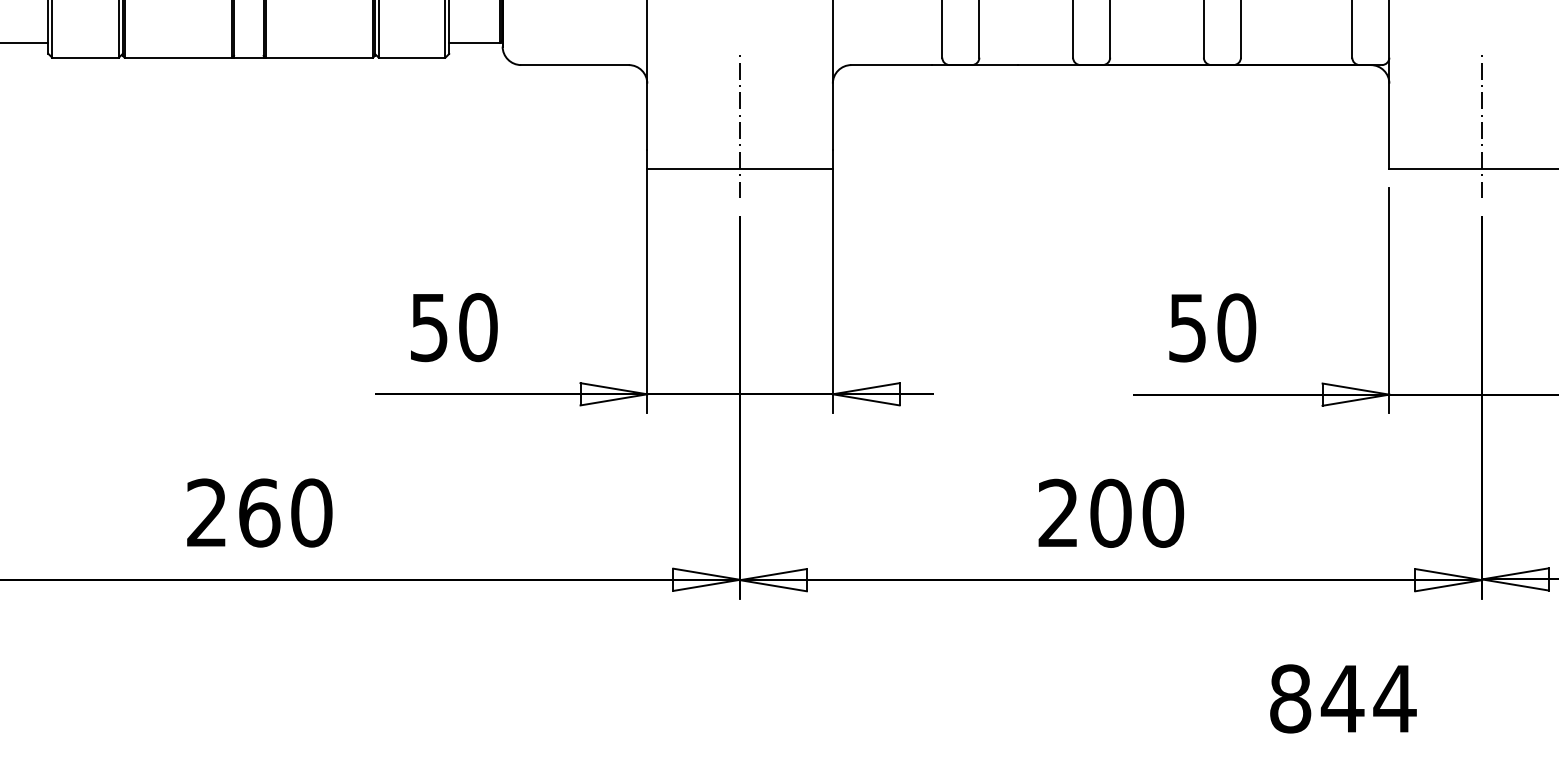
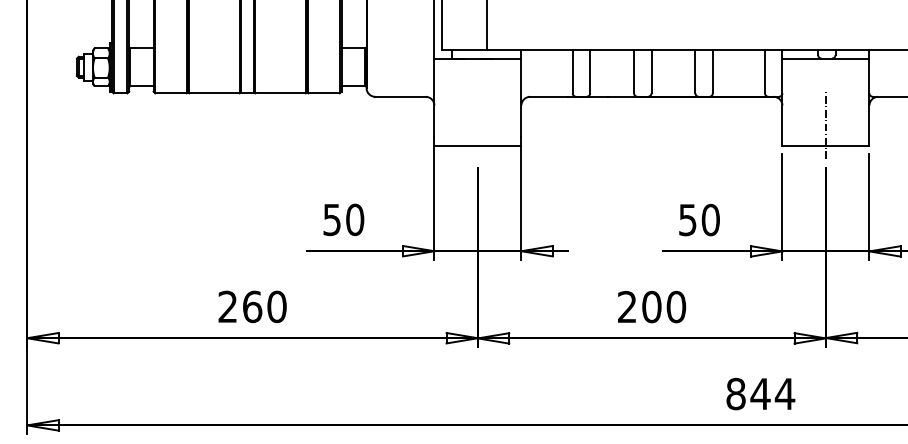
line: (739, 124) -> (477, 124), removed

